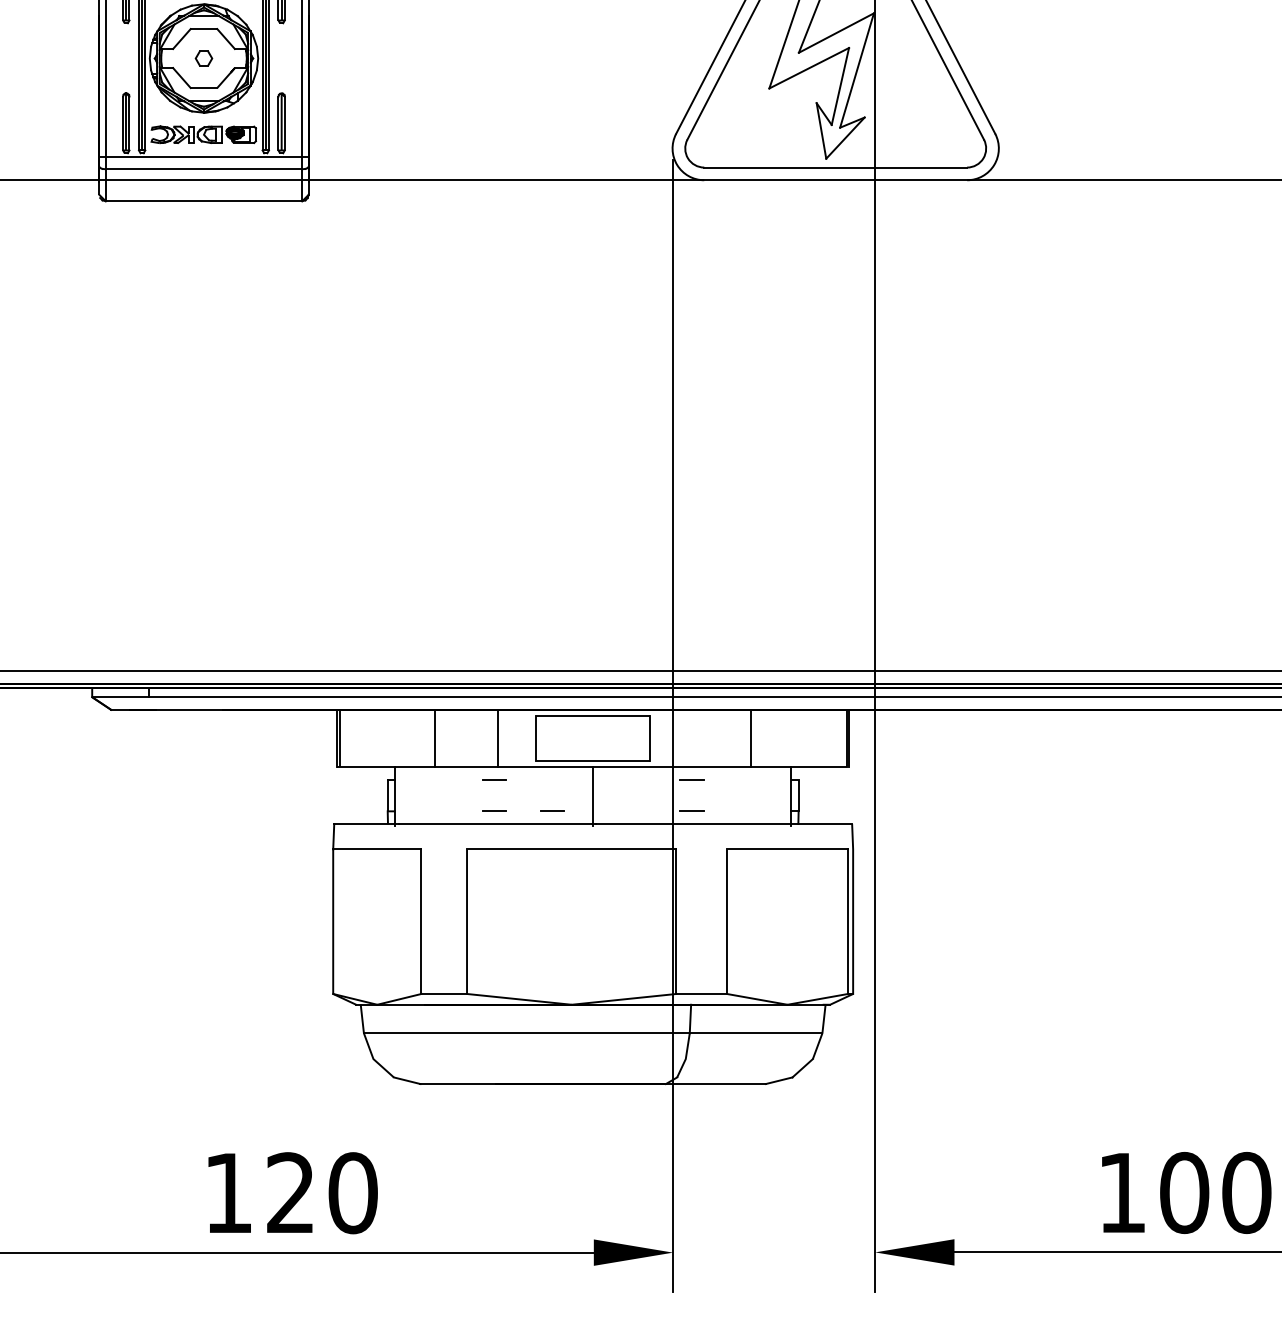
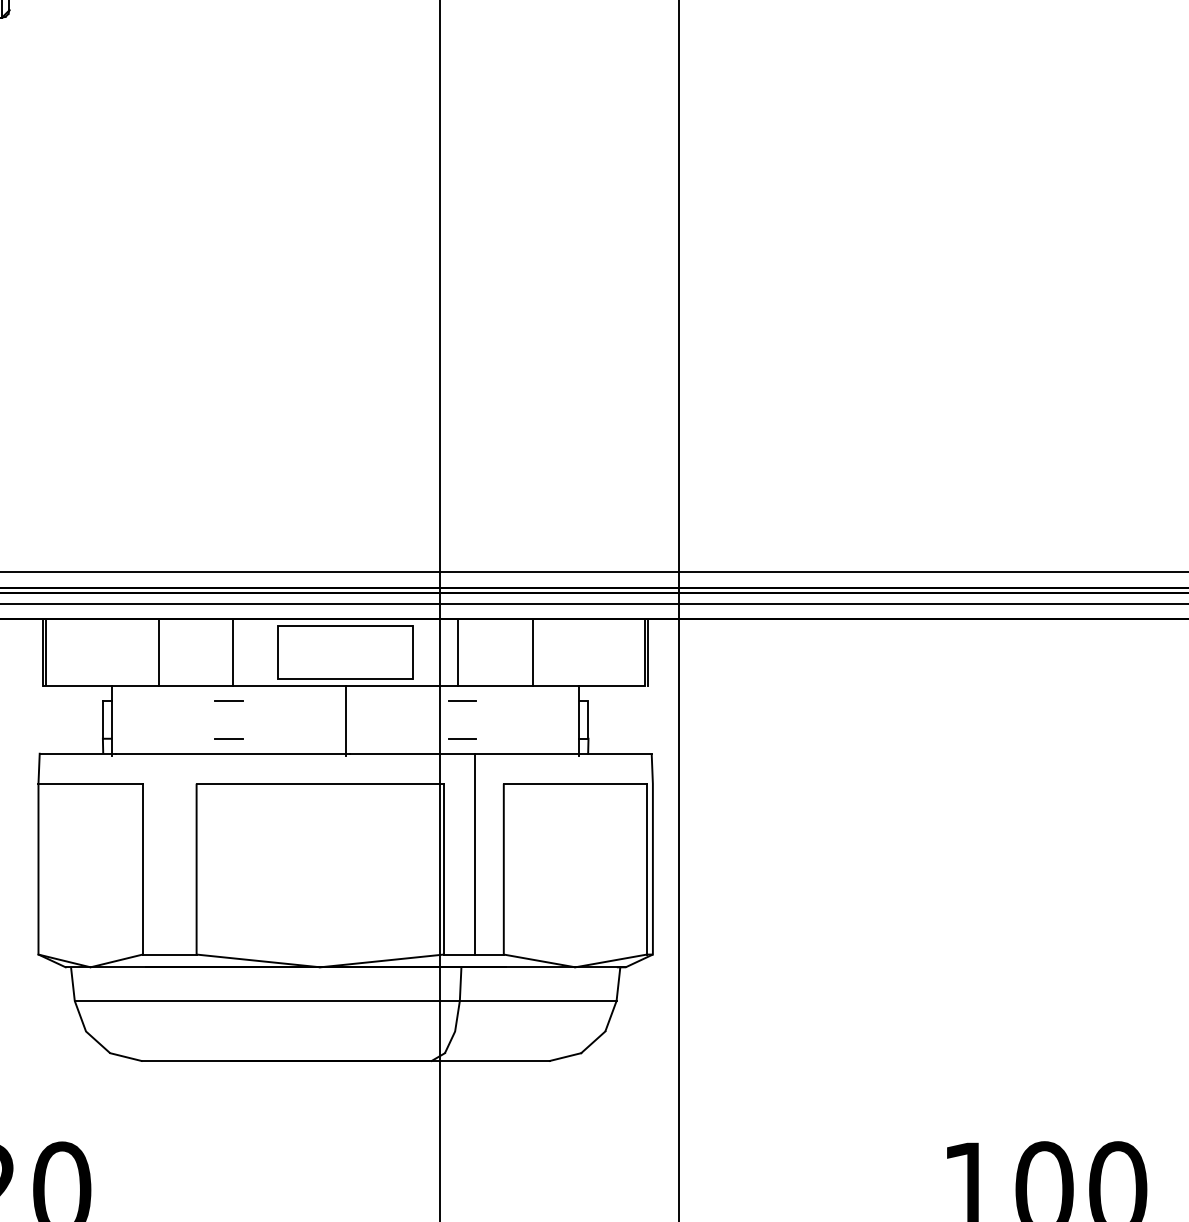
line: (688, 737) -> (458, 651), added
line: (552, 810) -> (297, 737), removed
line: (702, 908) -> (474, 853), added

